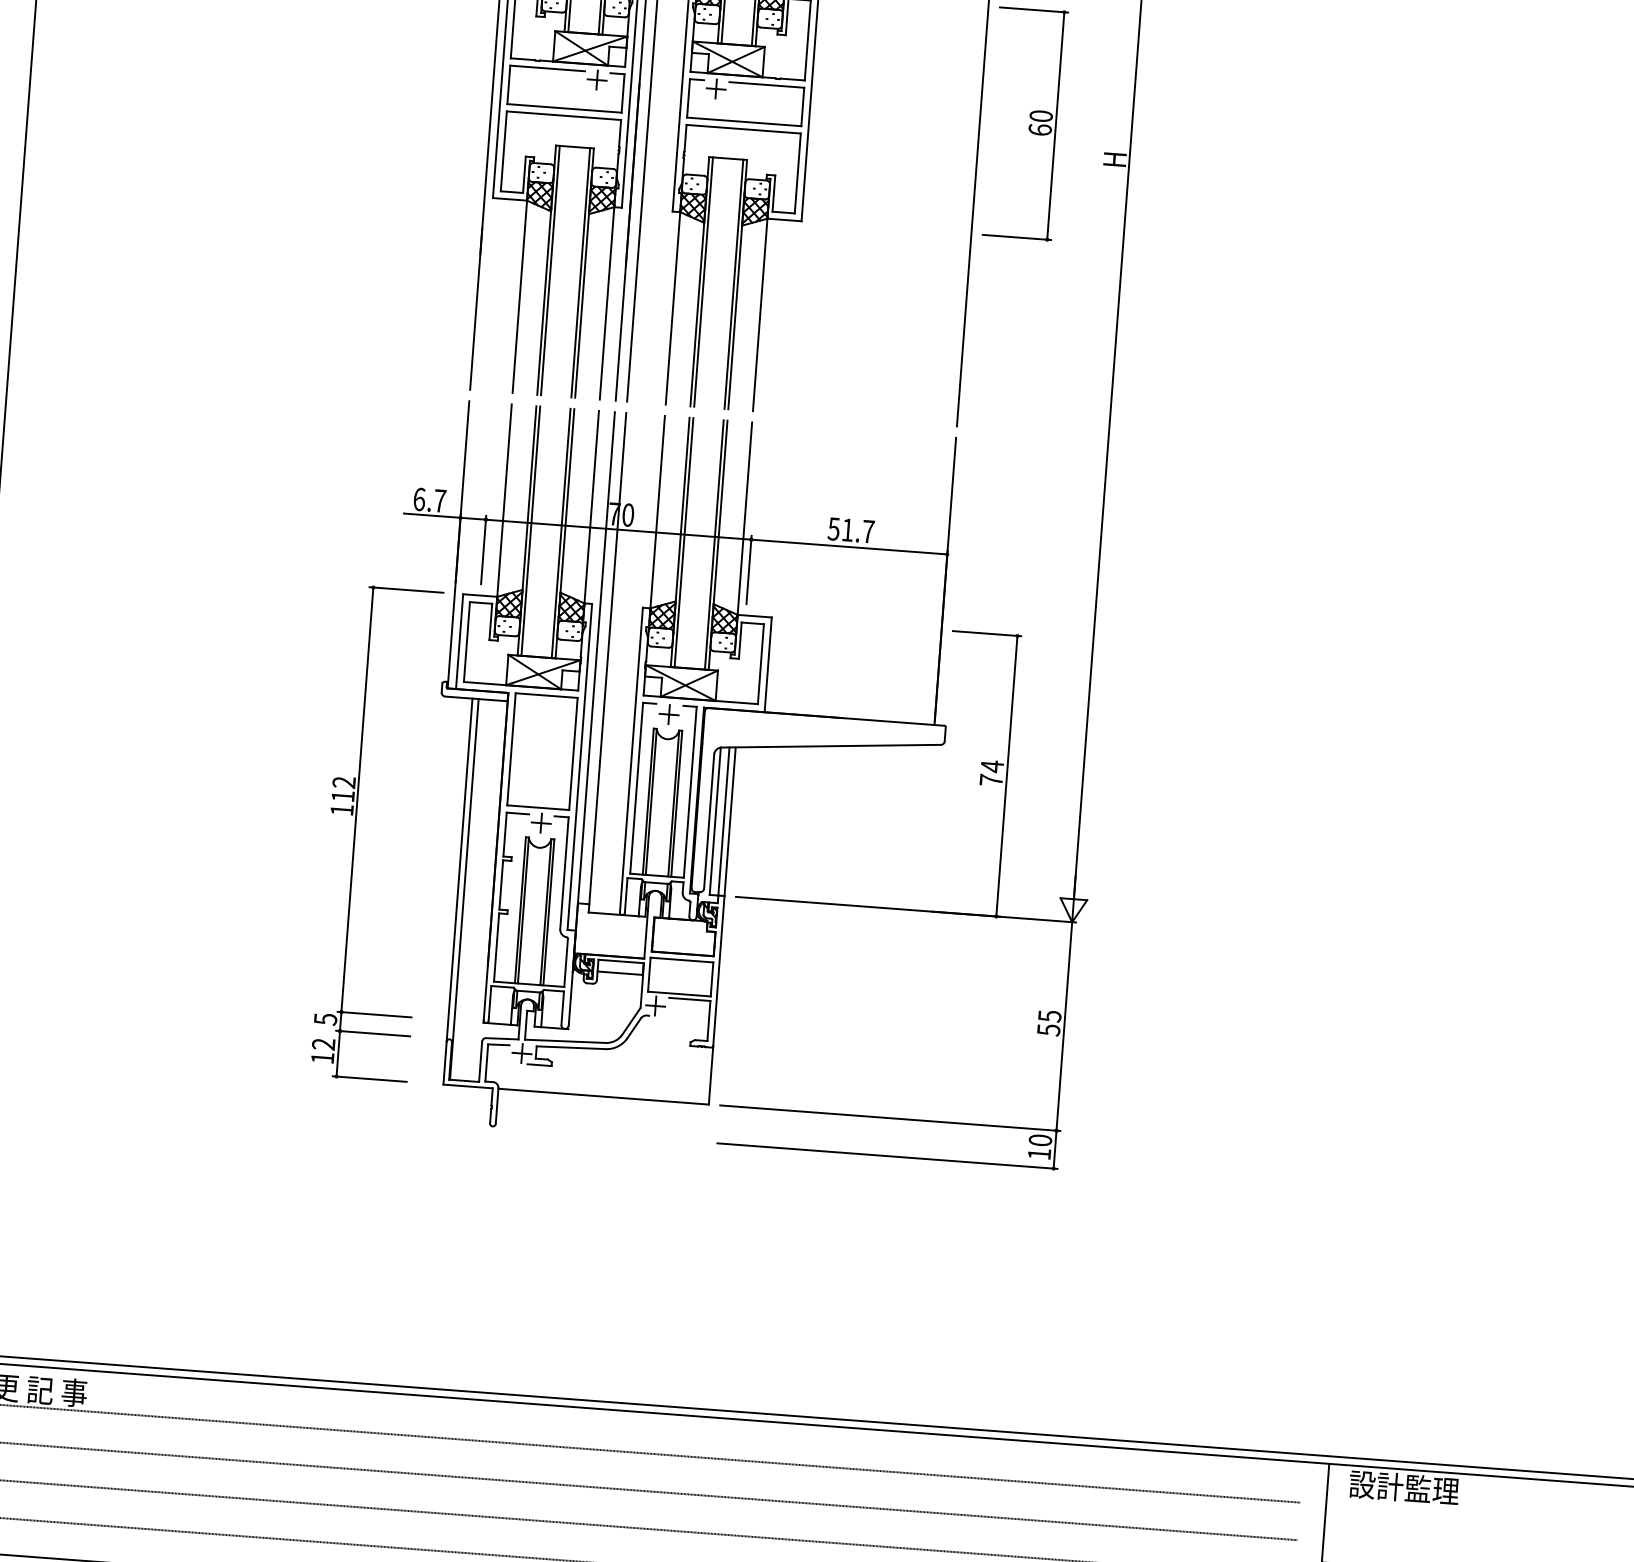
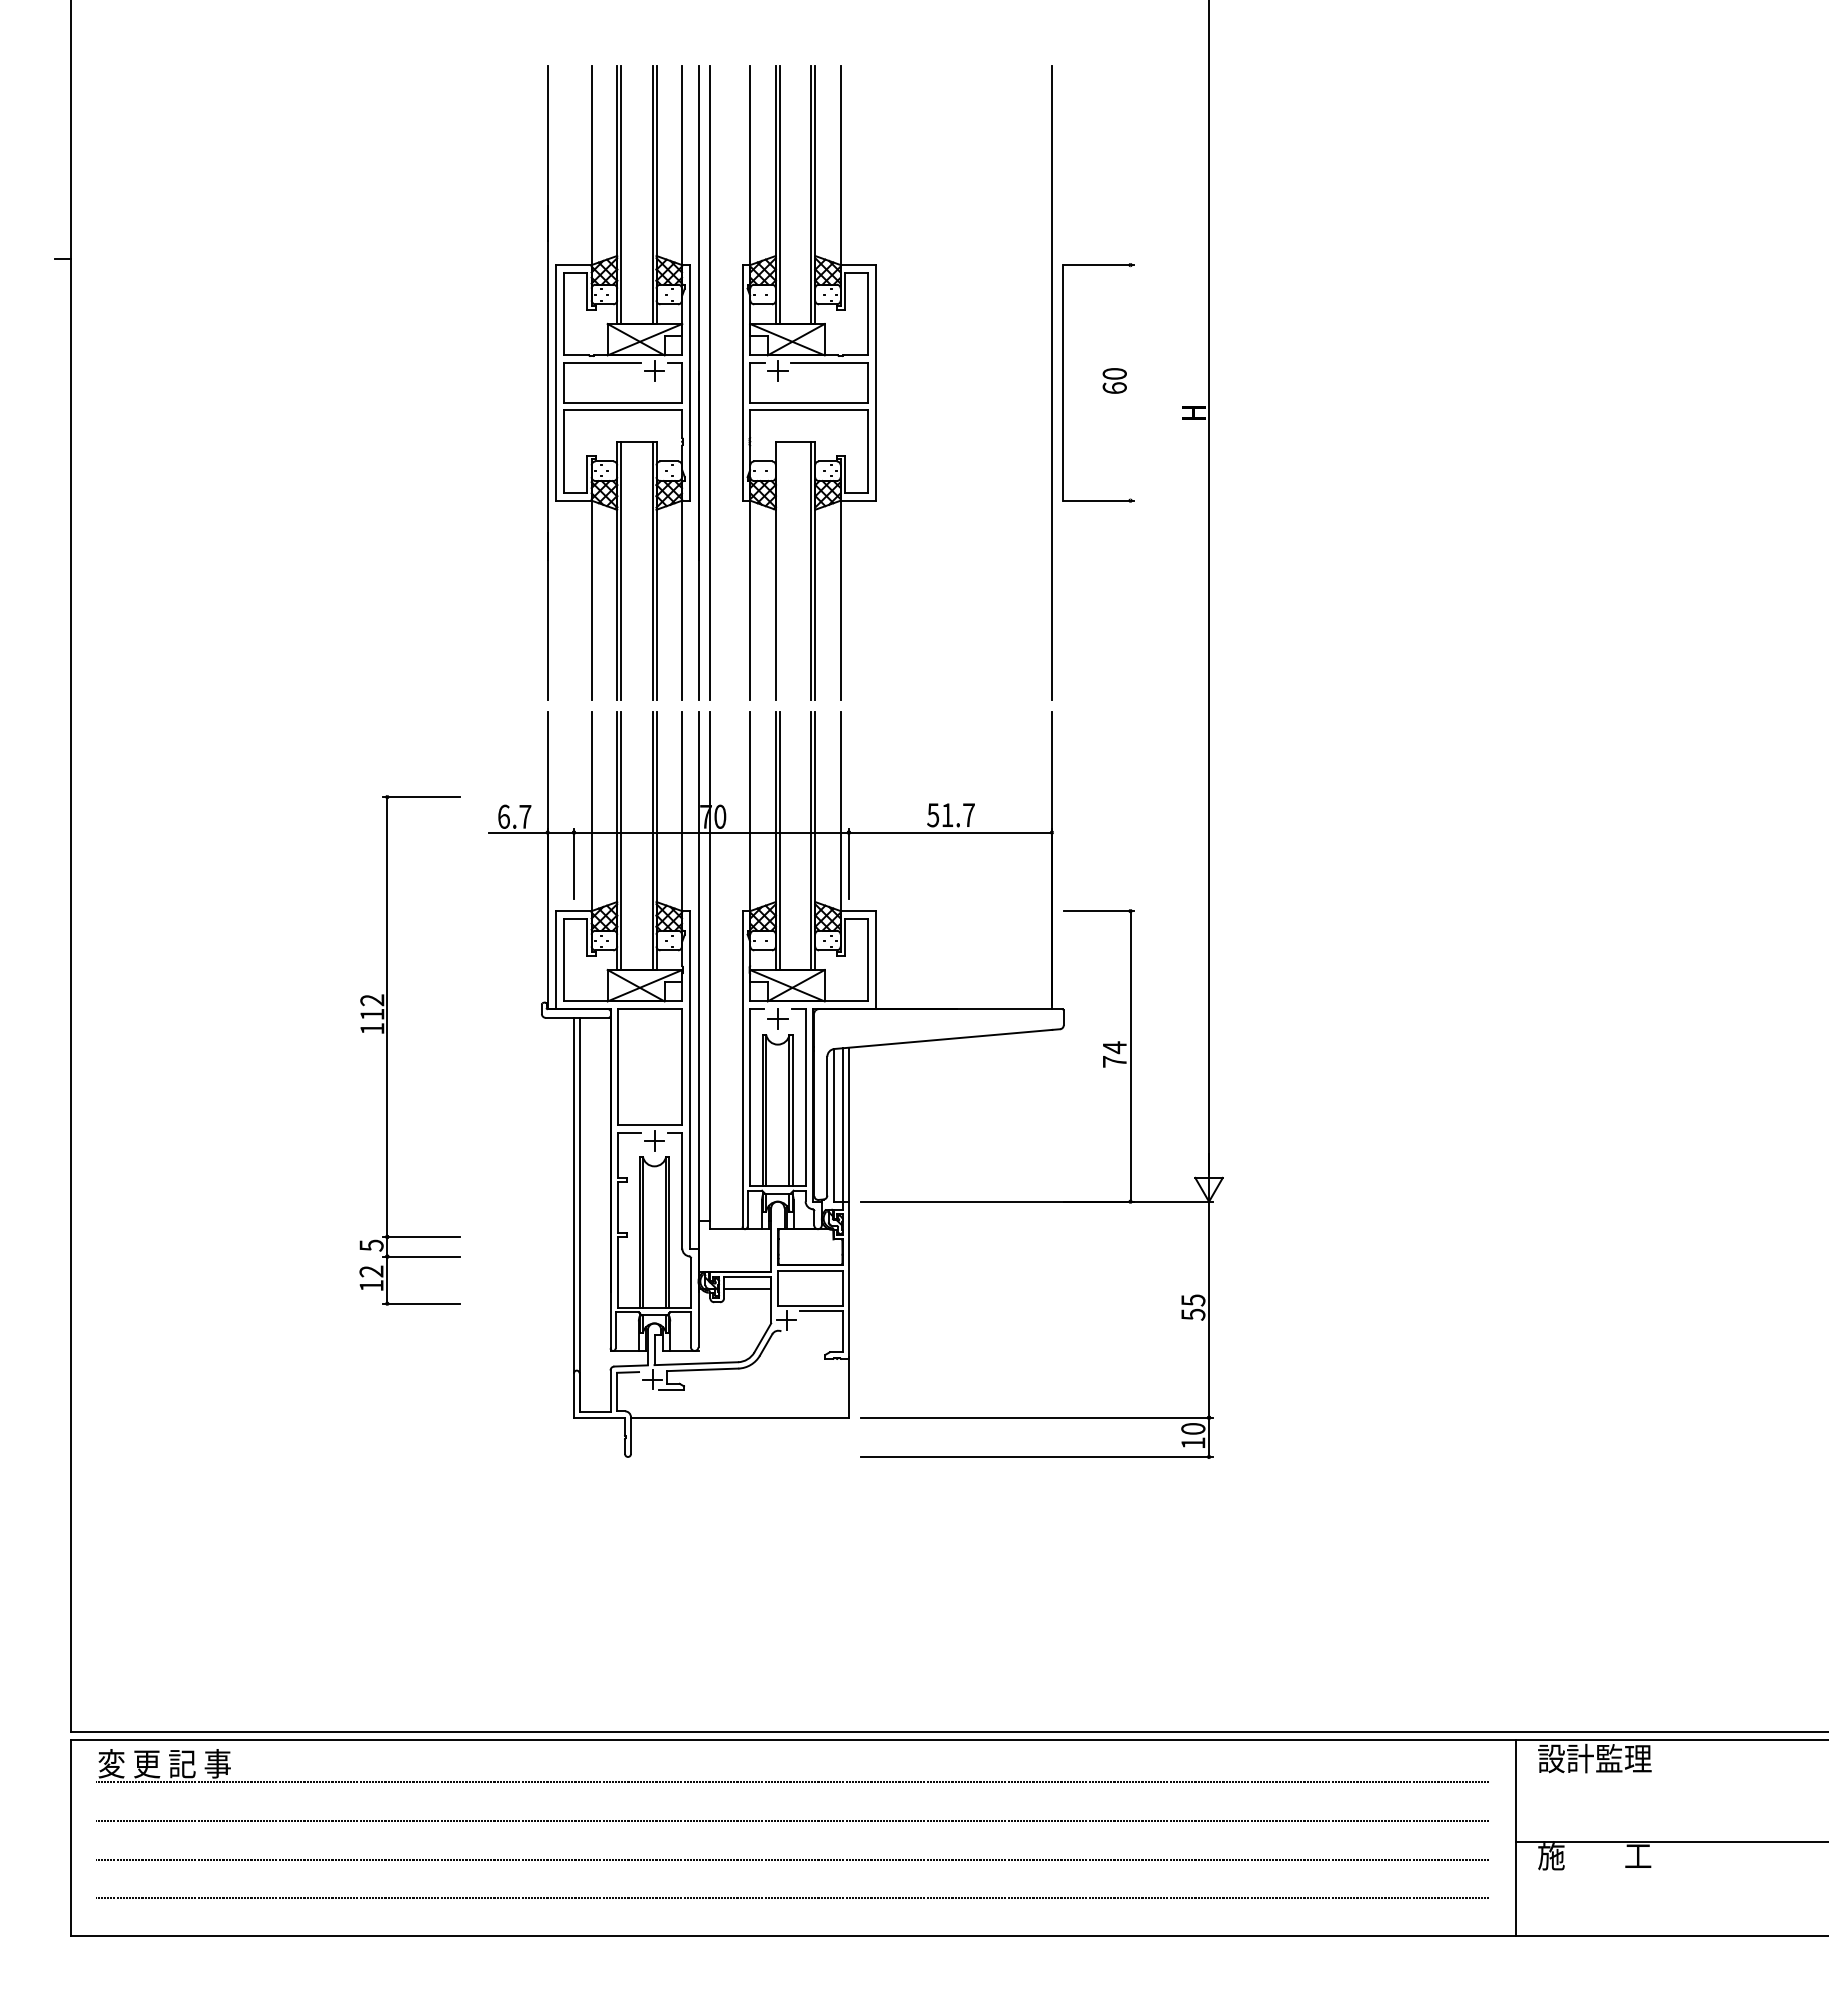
line: (1055, 125) -> (1062, 382), moved
line: (703, 281) -> (779, 570), removed
part: (355, 832) -> (387, 1050), moved

